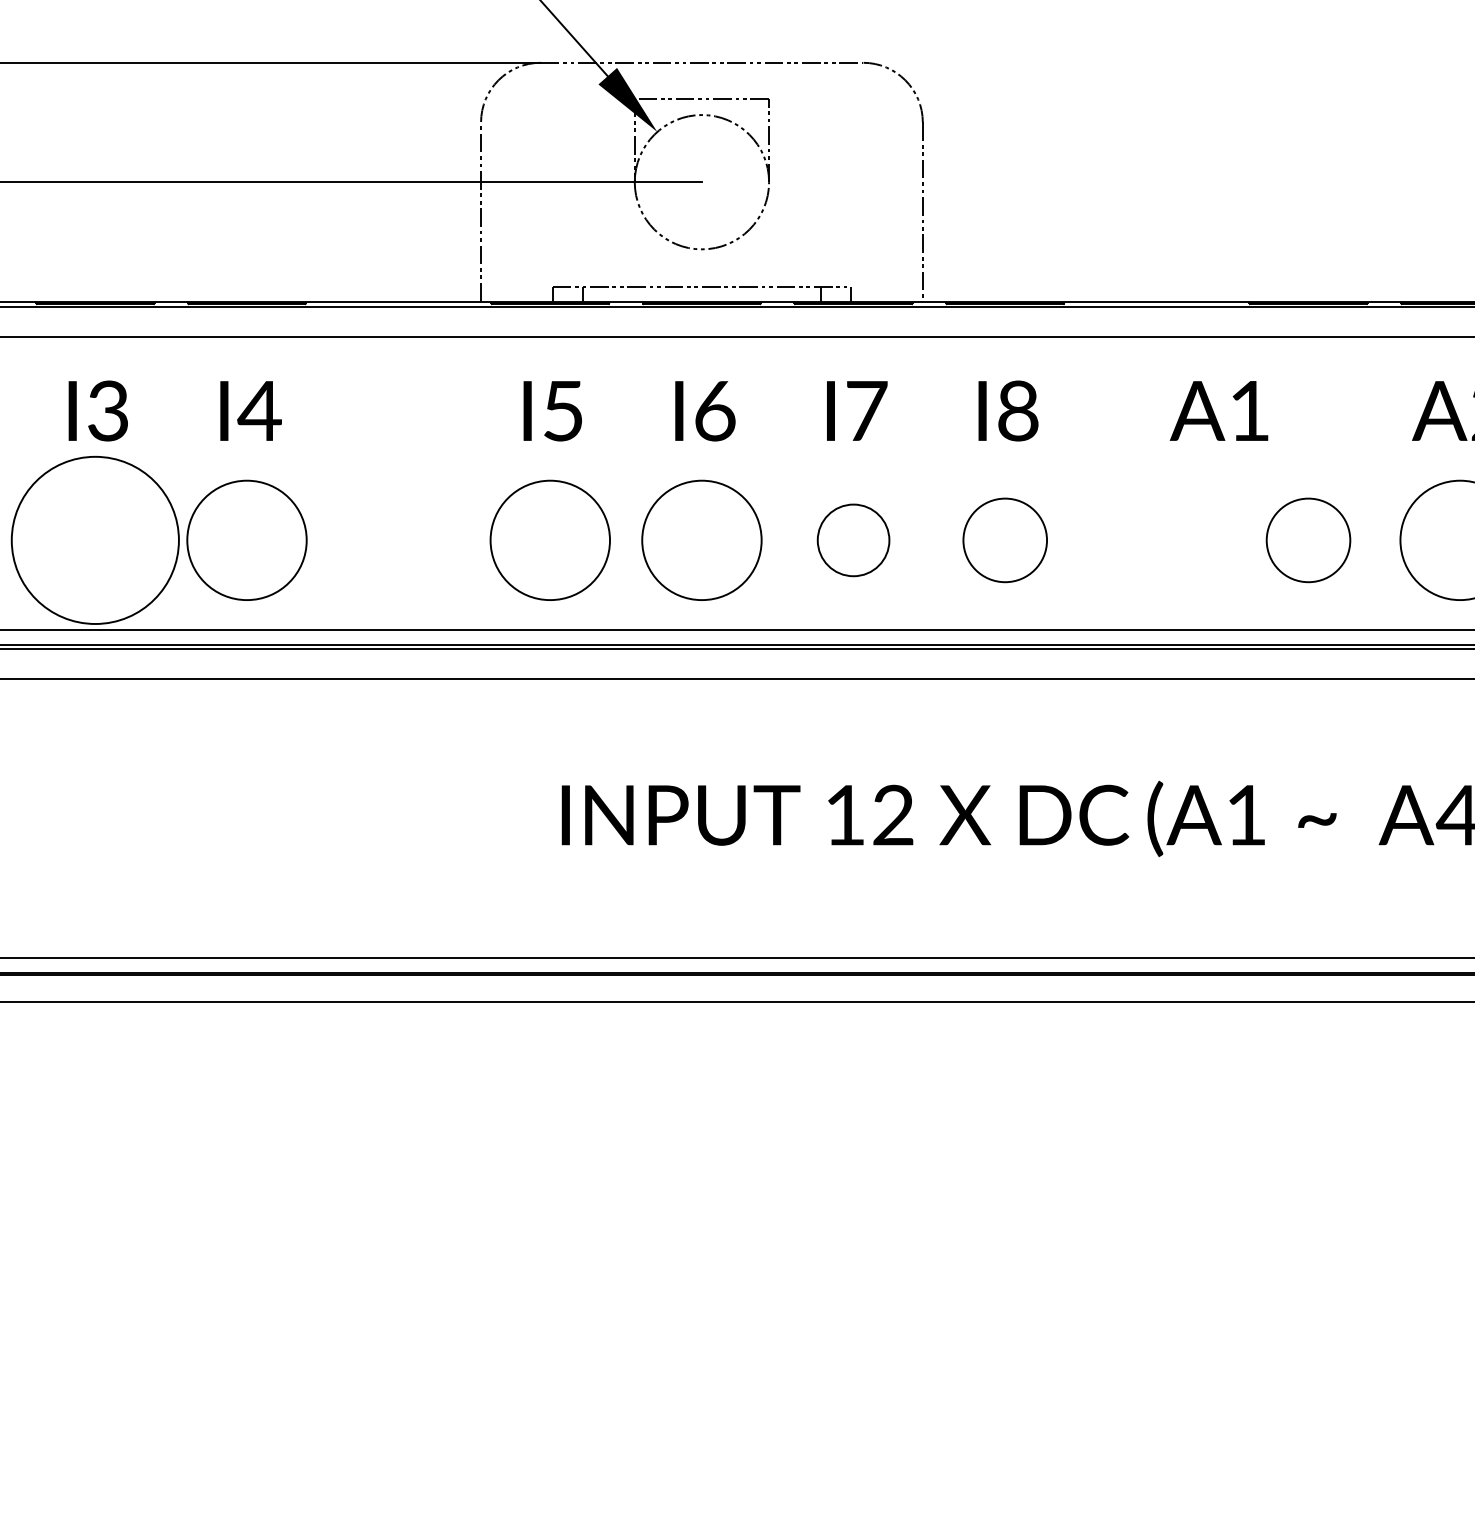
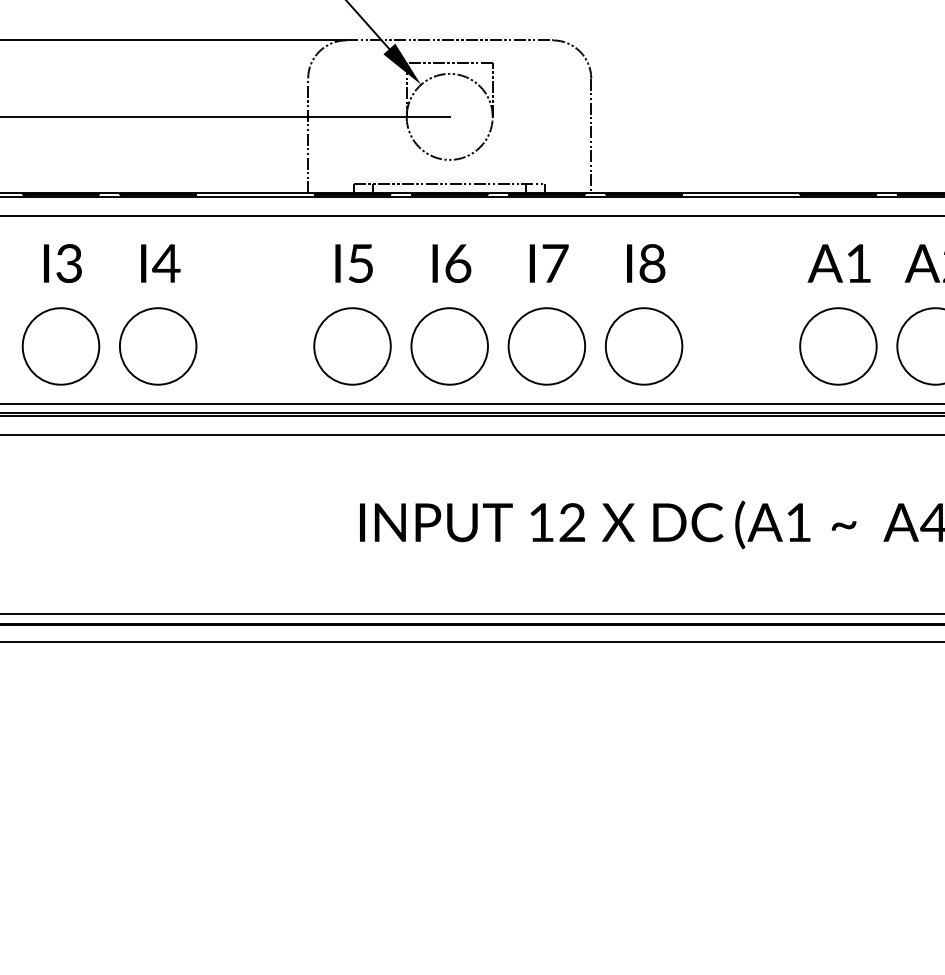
text: (1218, 410) -> (838, 263), moved
circle: (94, 540) -> (60, 346), size x0.71
circle: (852, 540) -> (546, 346), size x1.67
circle: (1004, 540) -> (643, 346), size x1.43
circle: (1308, 540) -> (838, 346), size x1.43

